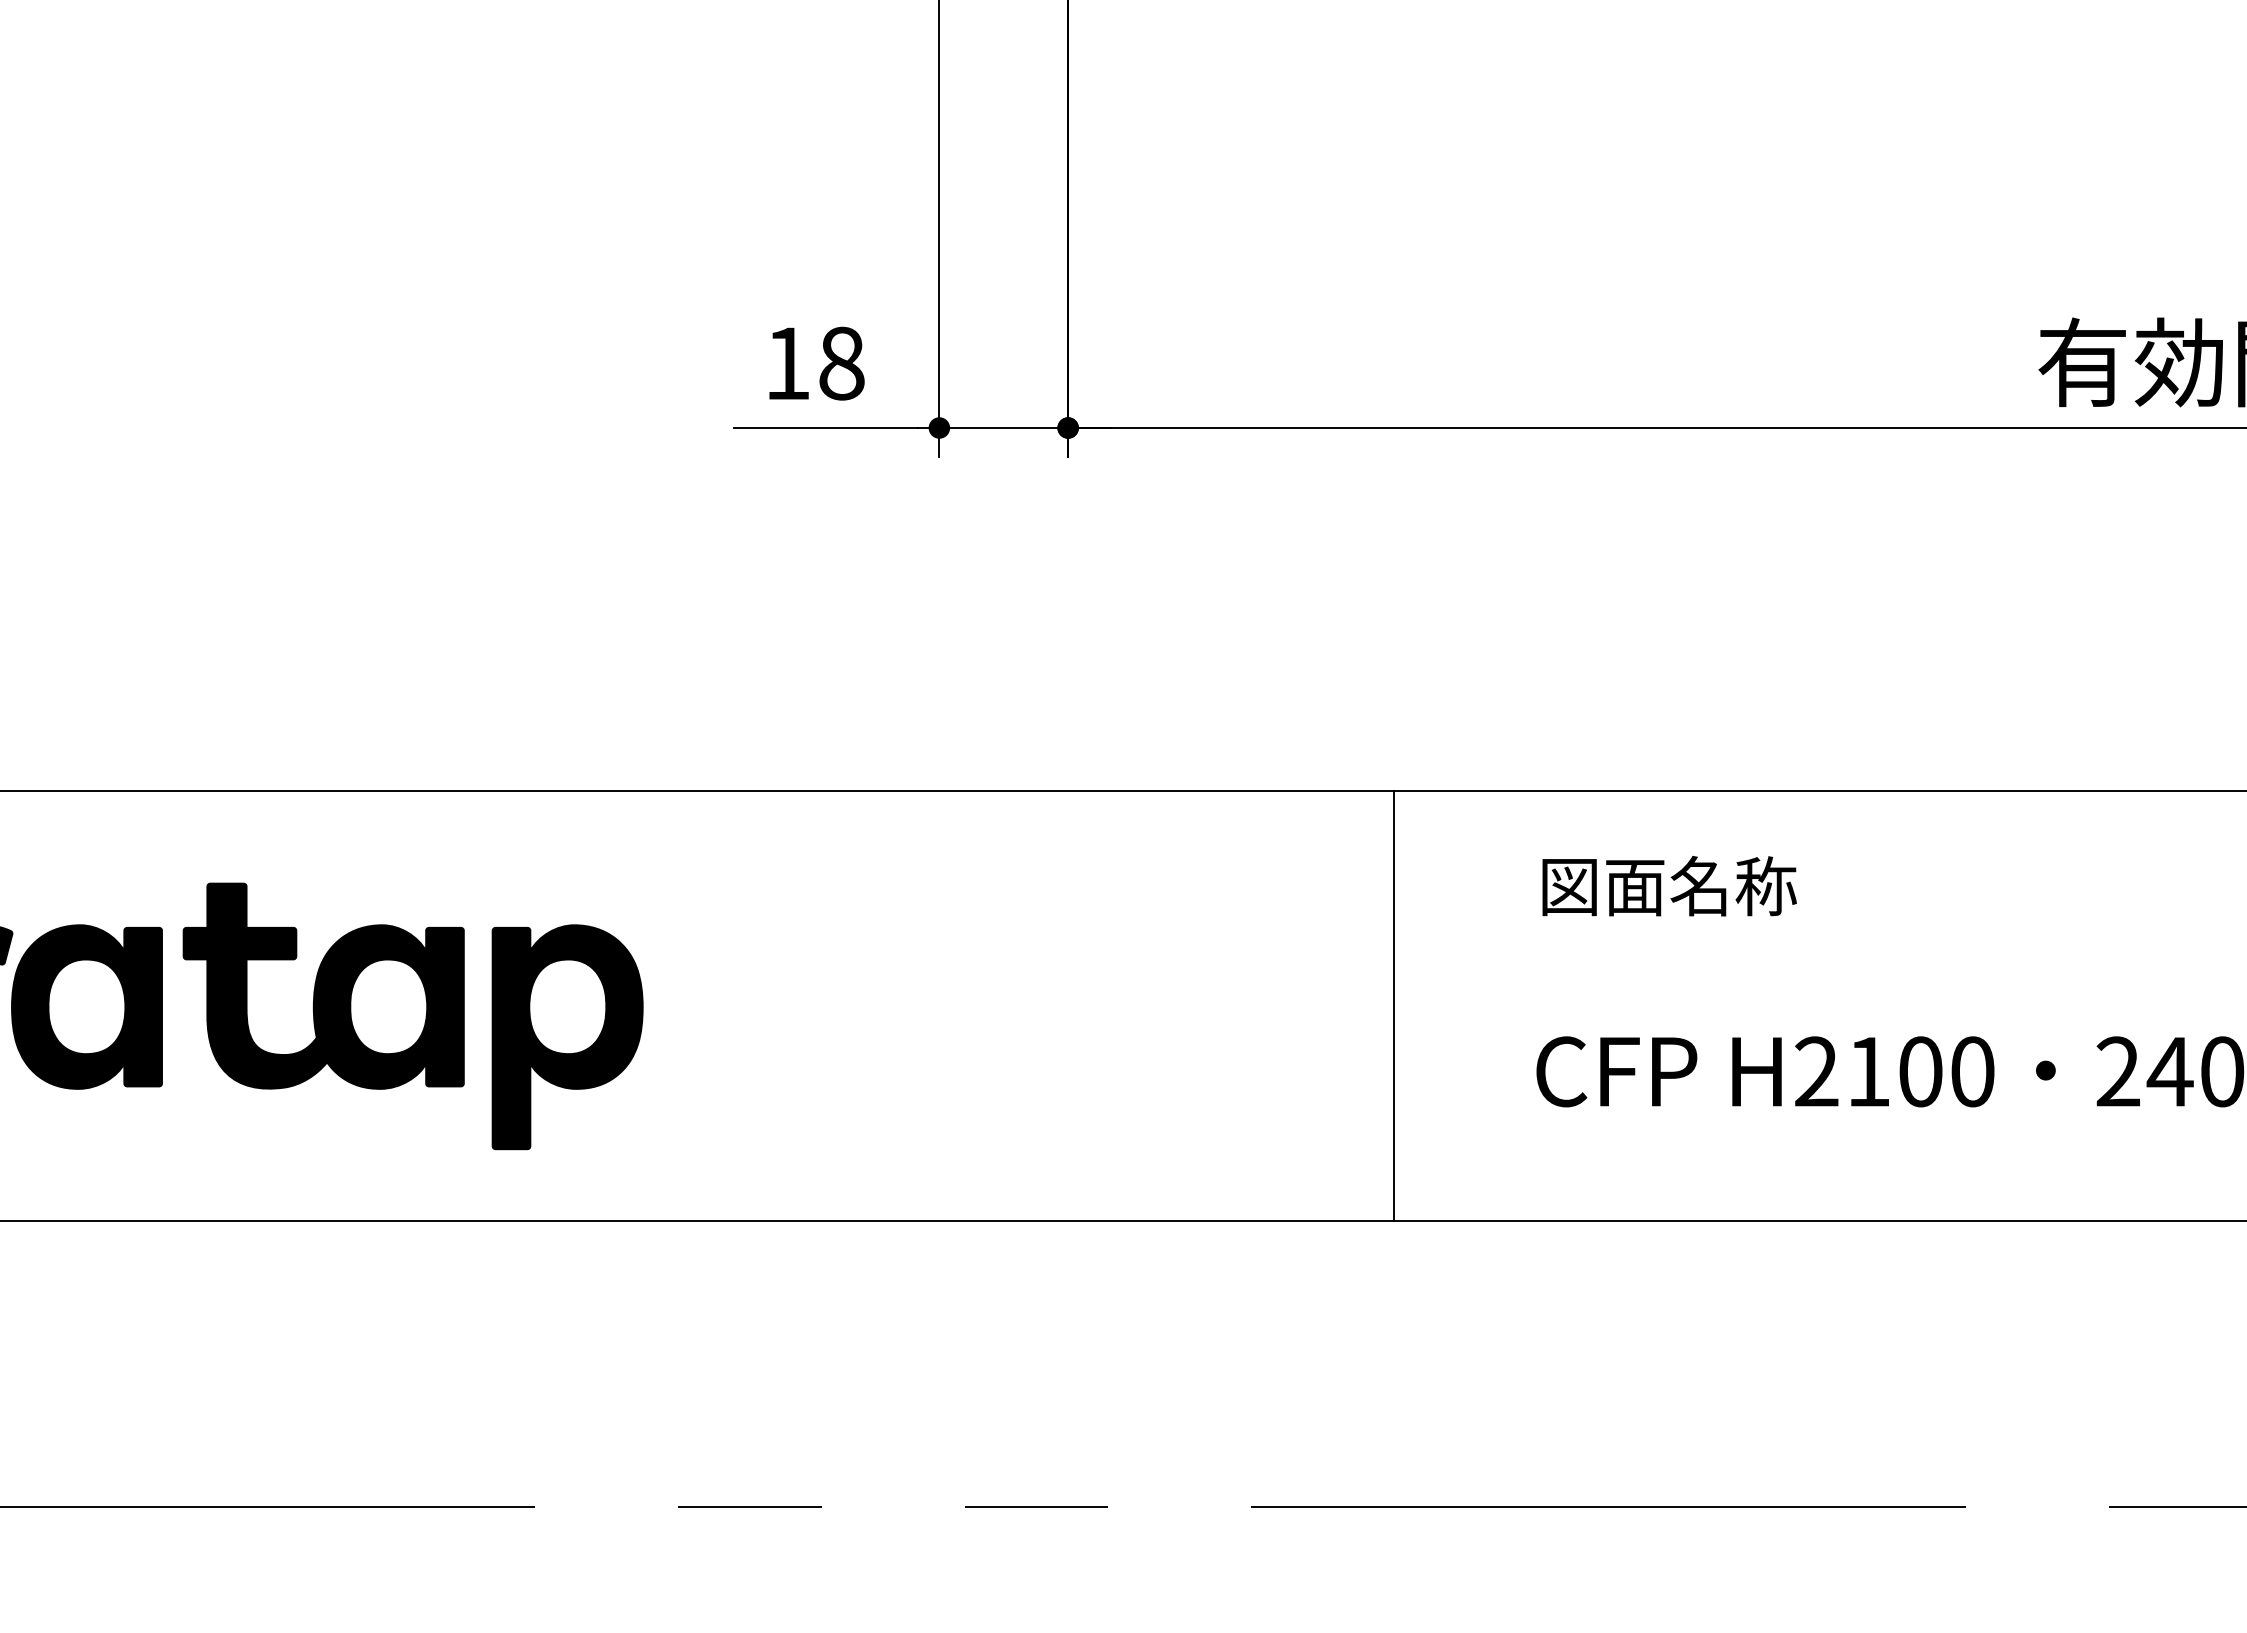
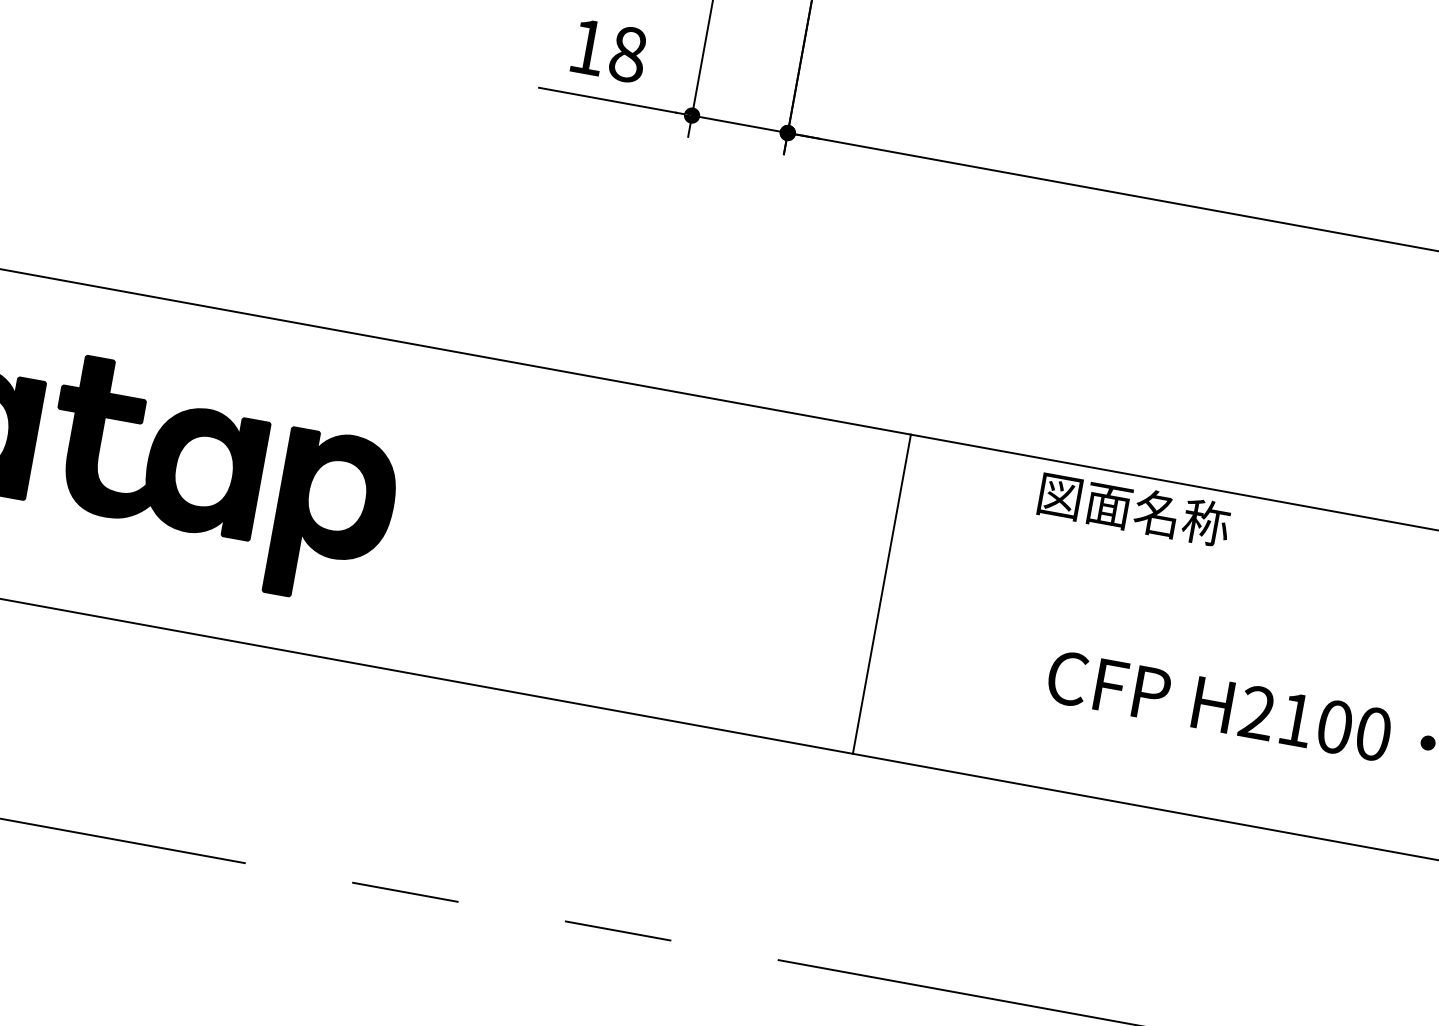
text: (1669, 886) -> (1134, 509), moved
line: (1393, 1005) -> (881, 593), moved

